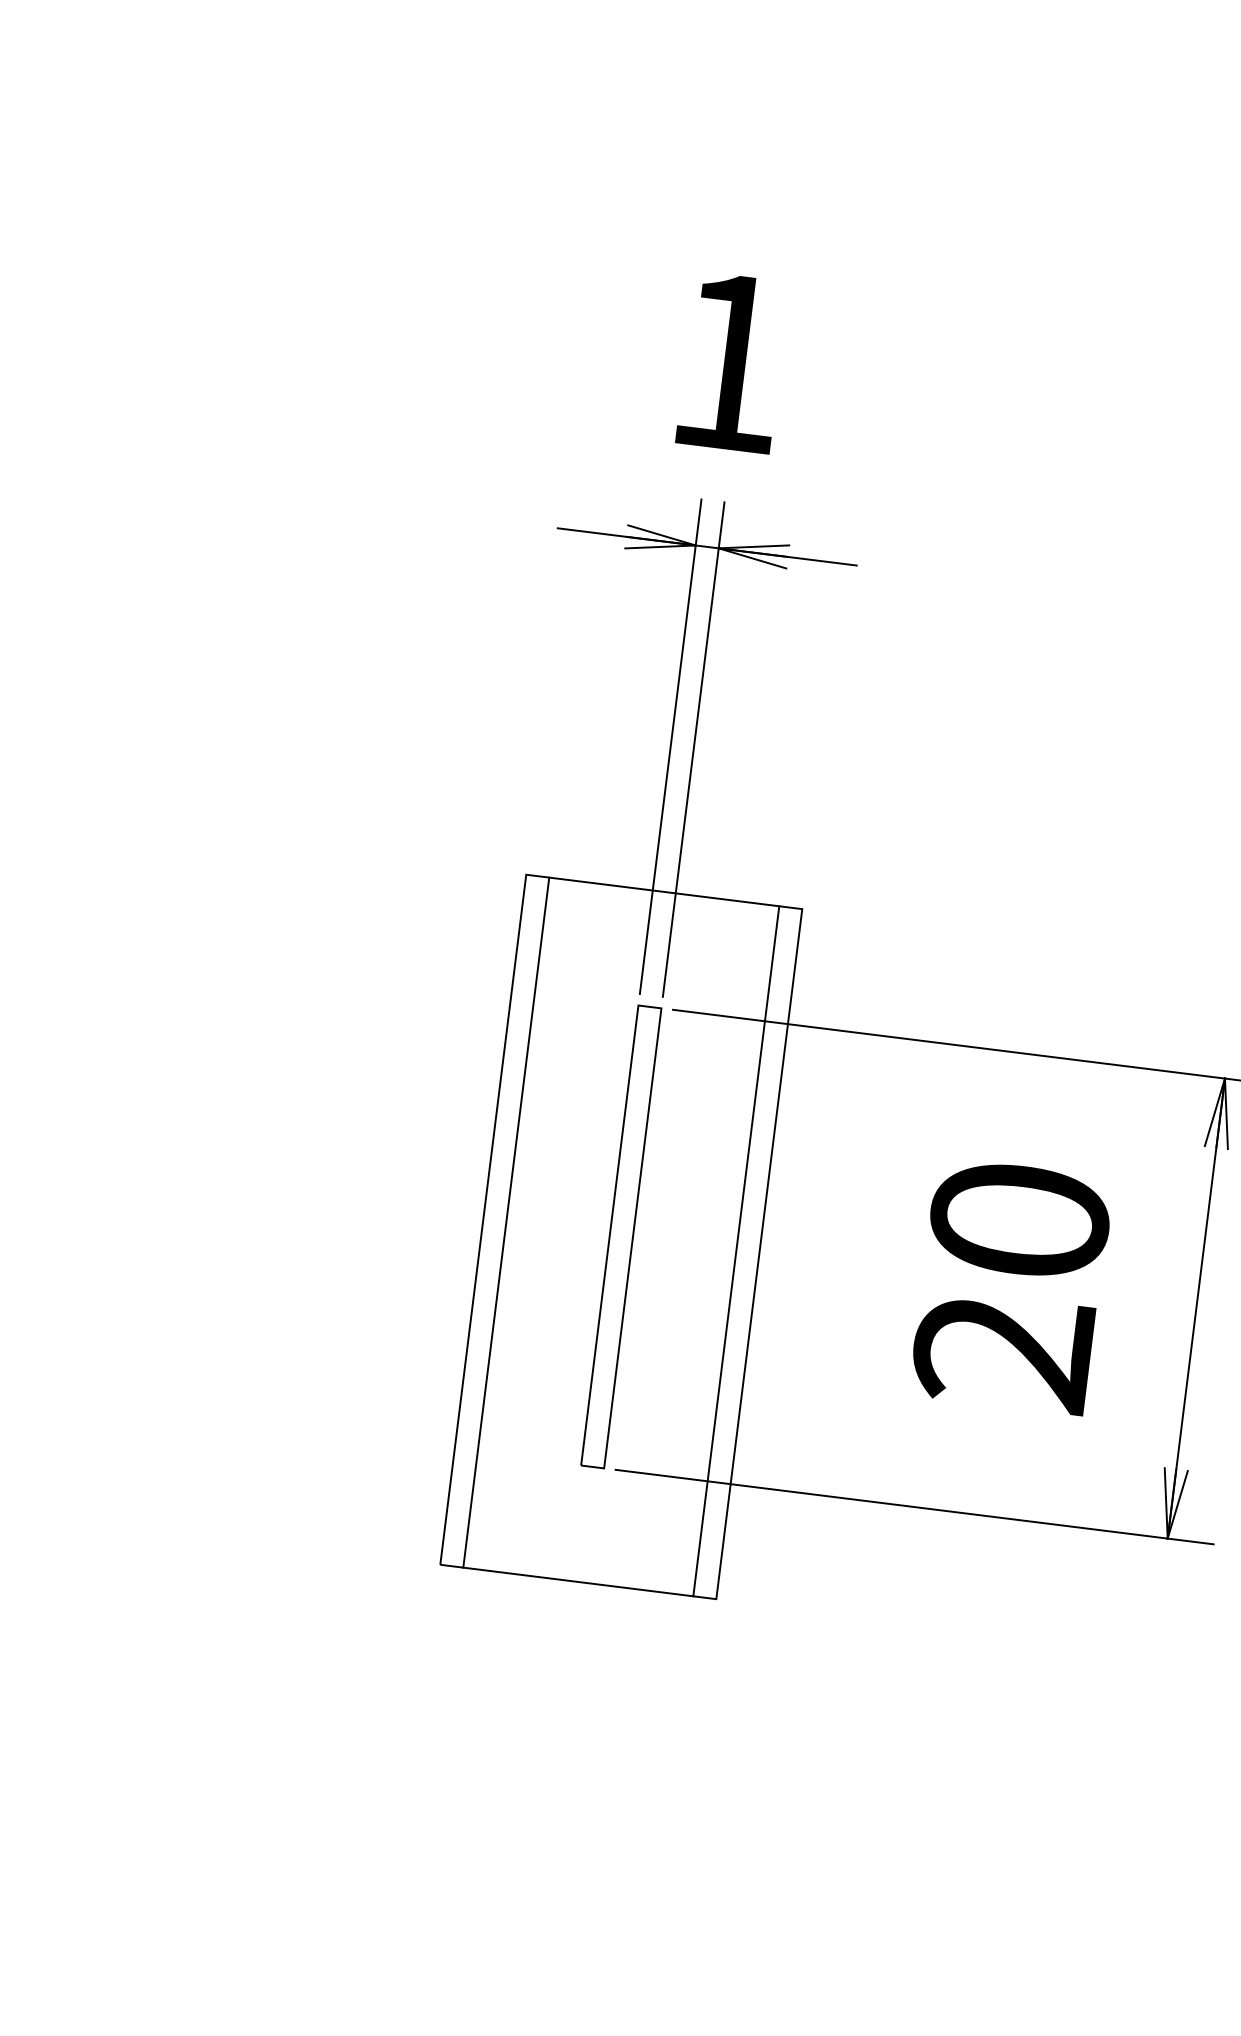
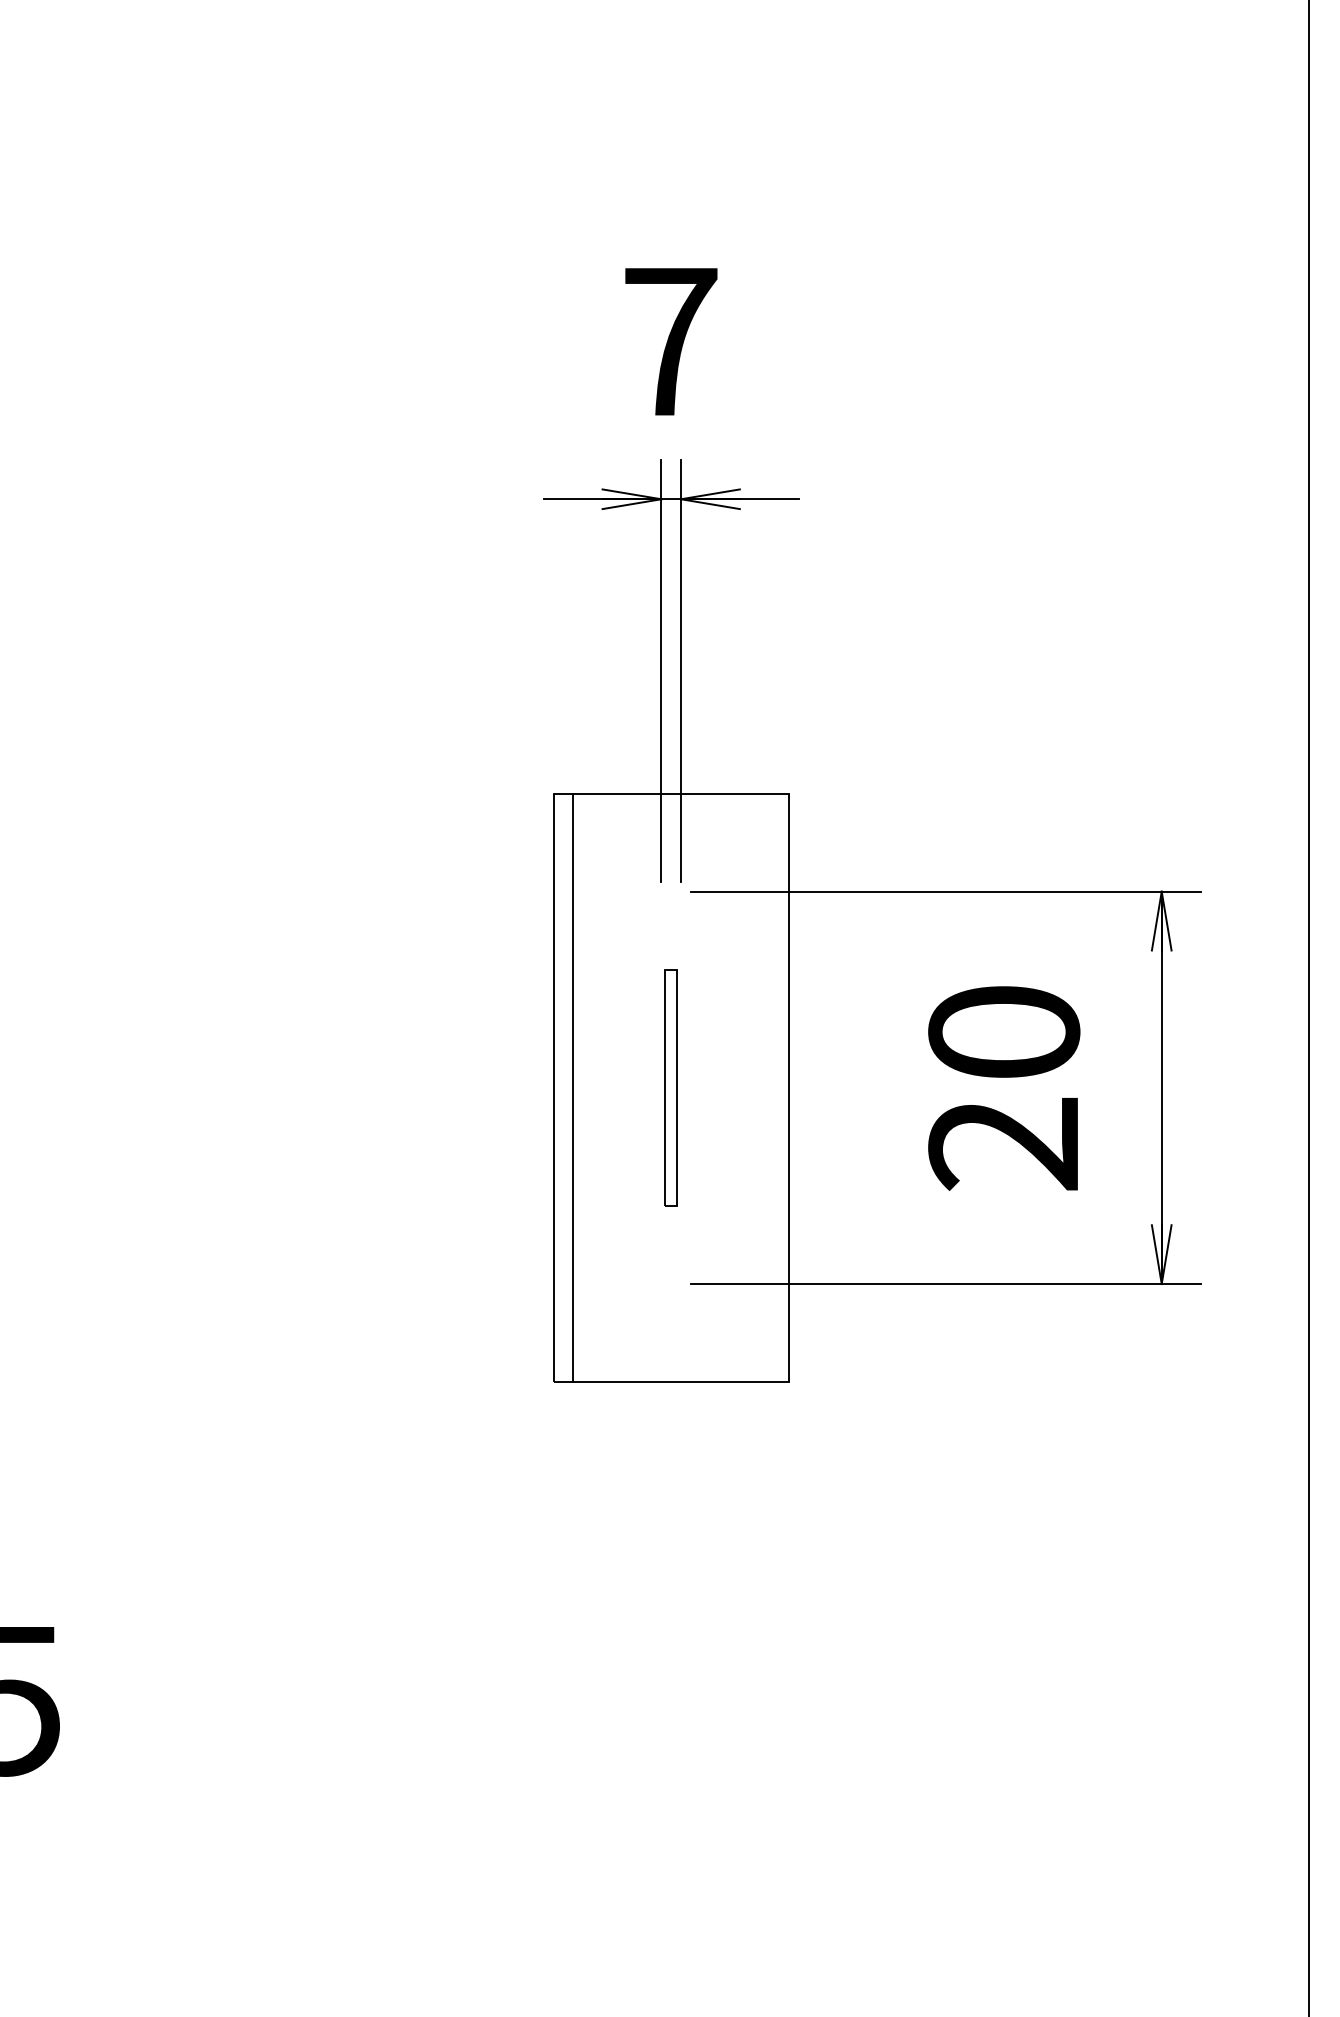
text: (730, 362) -> (671, 341), 1 -> 7
part: (620, 1236) -> (670, 1087), size x0.6
line: (736, 1250) -> (769, 1087), removed

